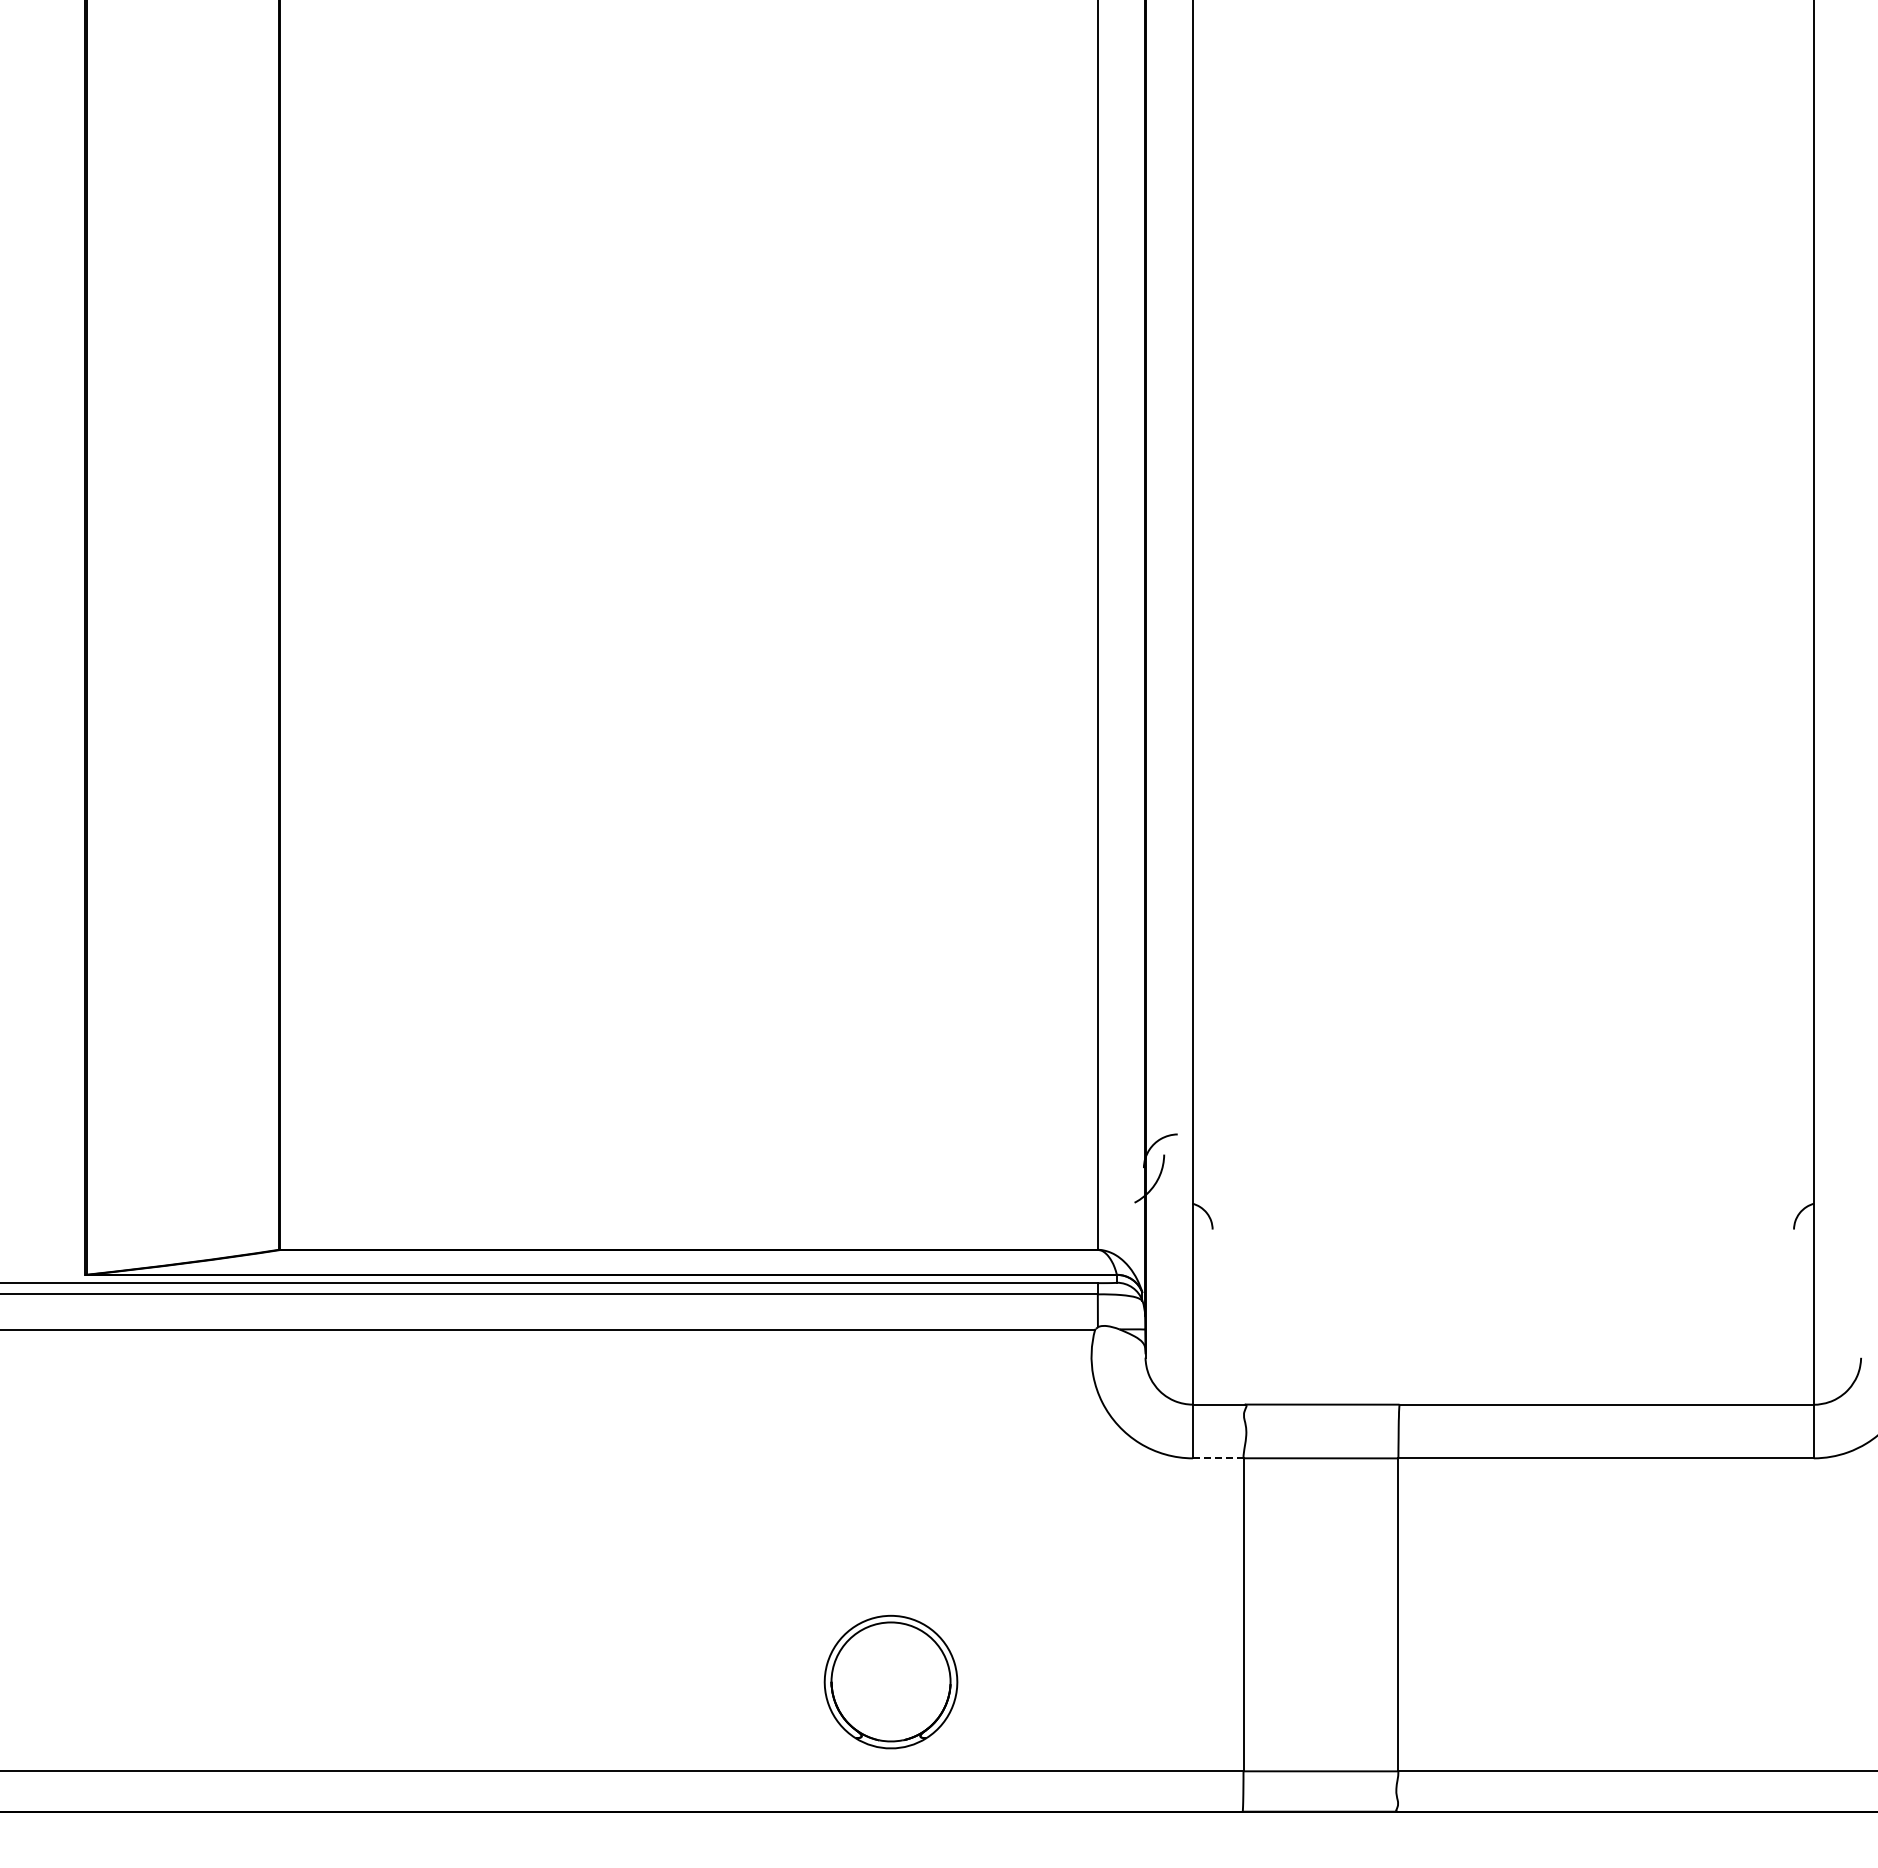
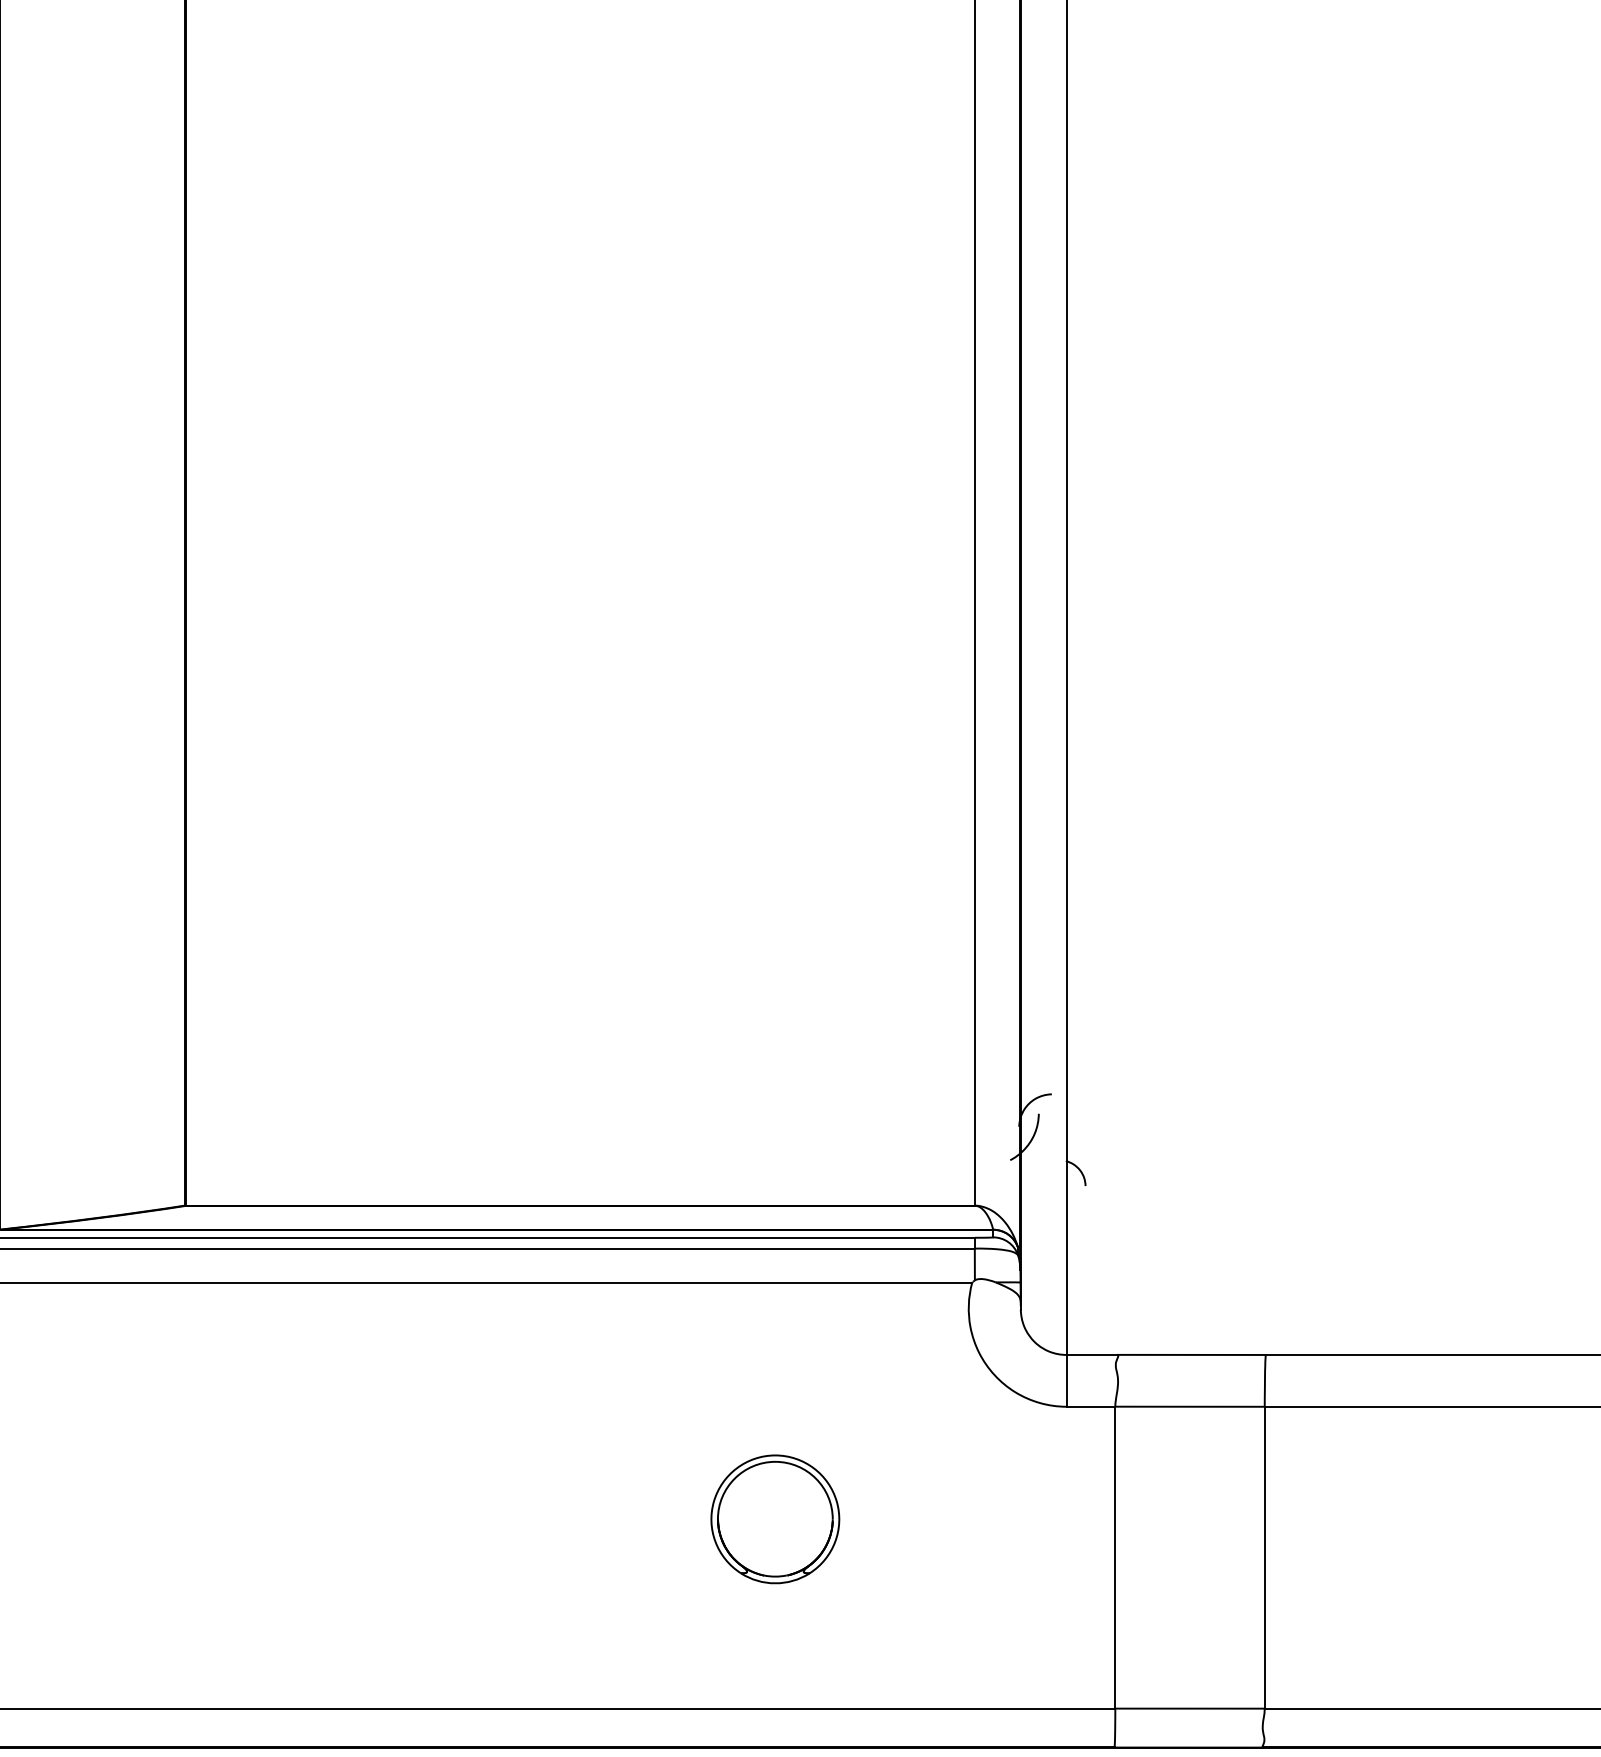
line: (1218, 1458) -> (1091, 1406), dashed -> solid
part: (890, 1681) -> (774, 1518), moved

